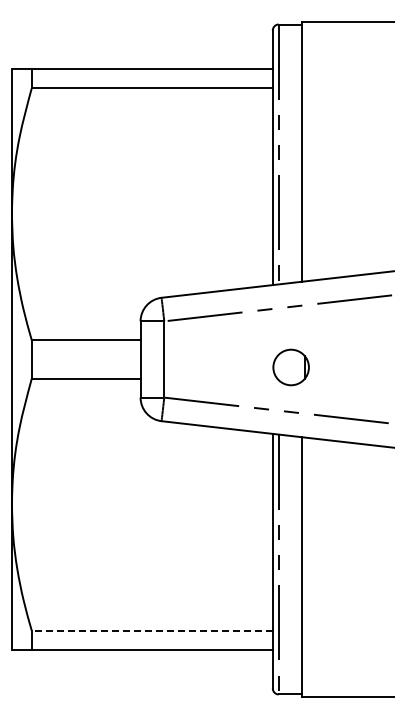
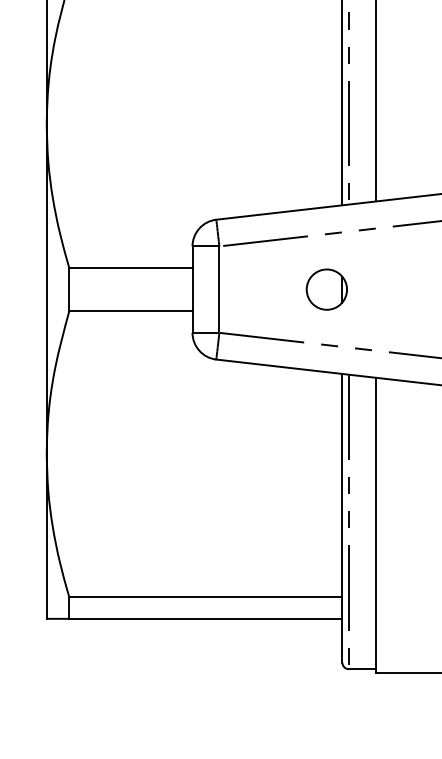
part: (290, 367) -> (326, 289), moved
line: (152, 630) -> (206, 596), dashed -> solid

